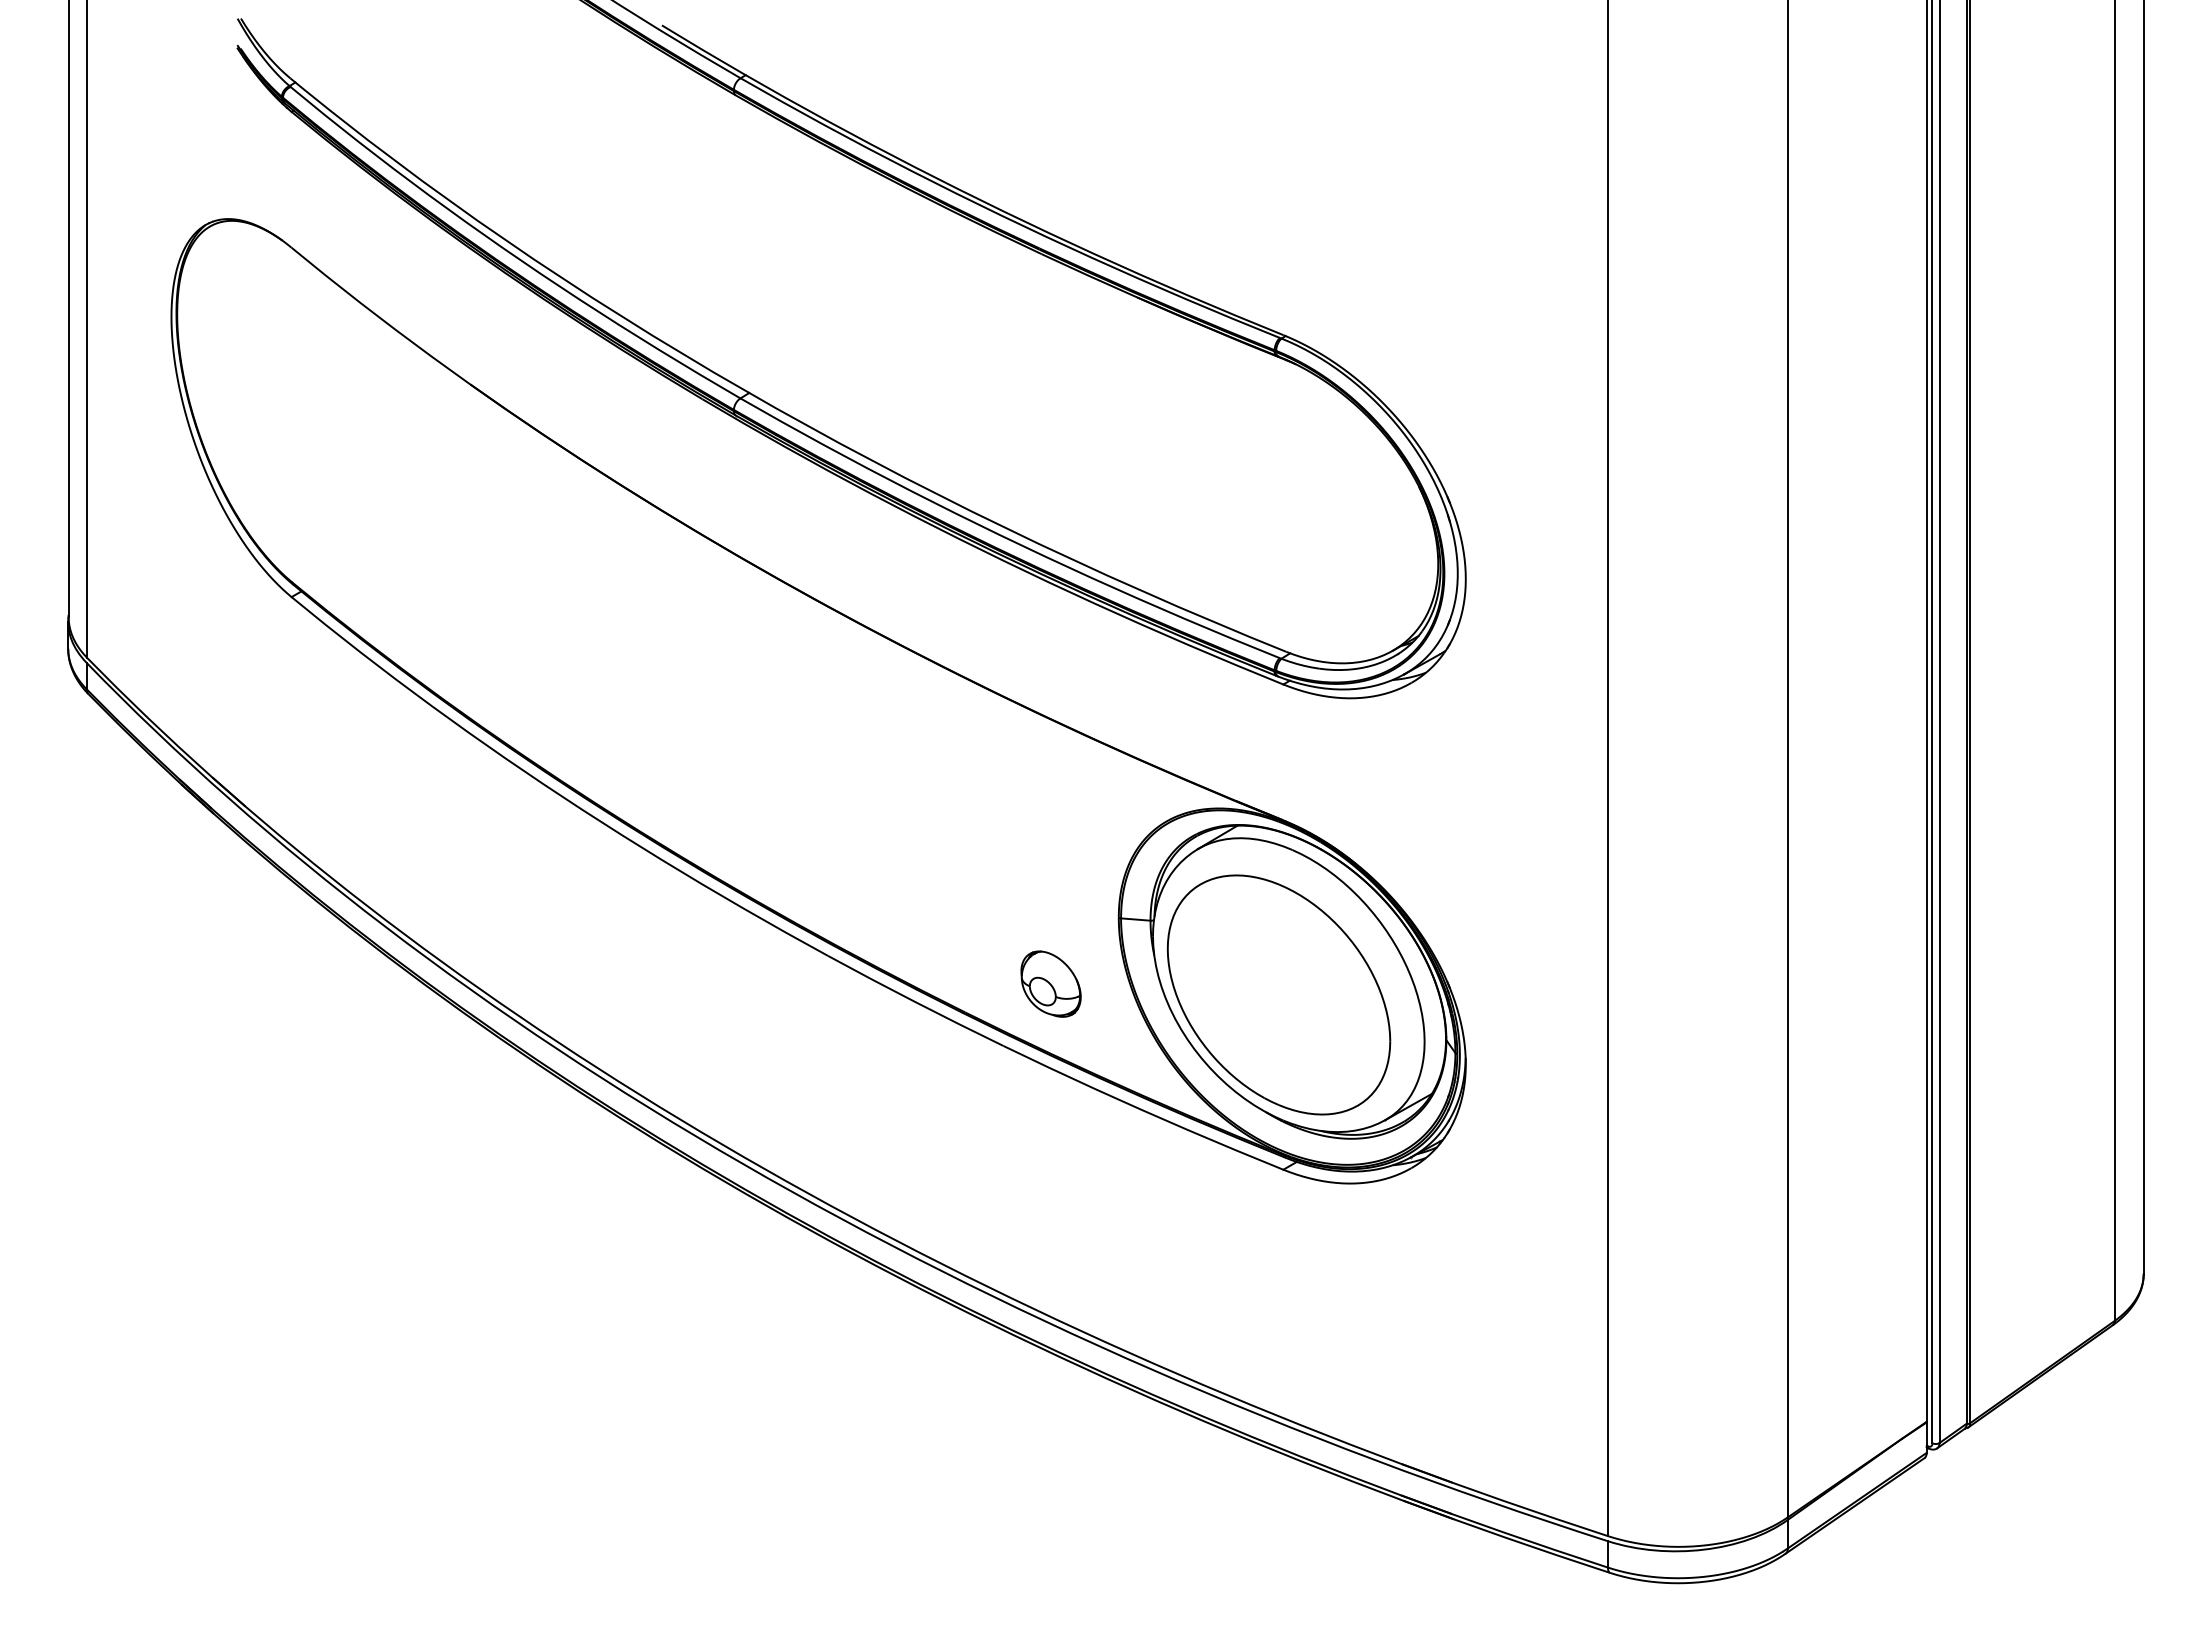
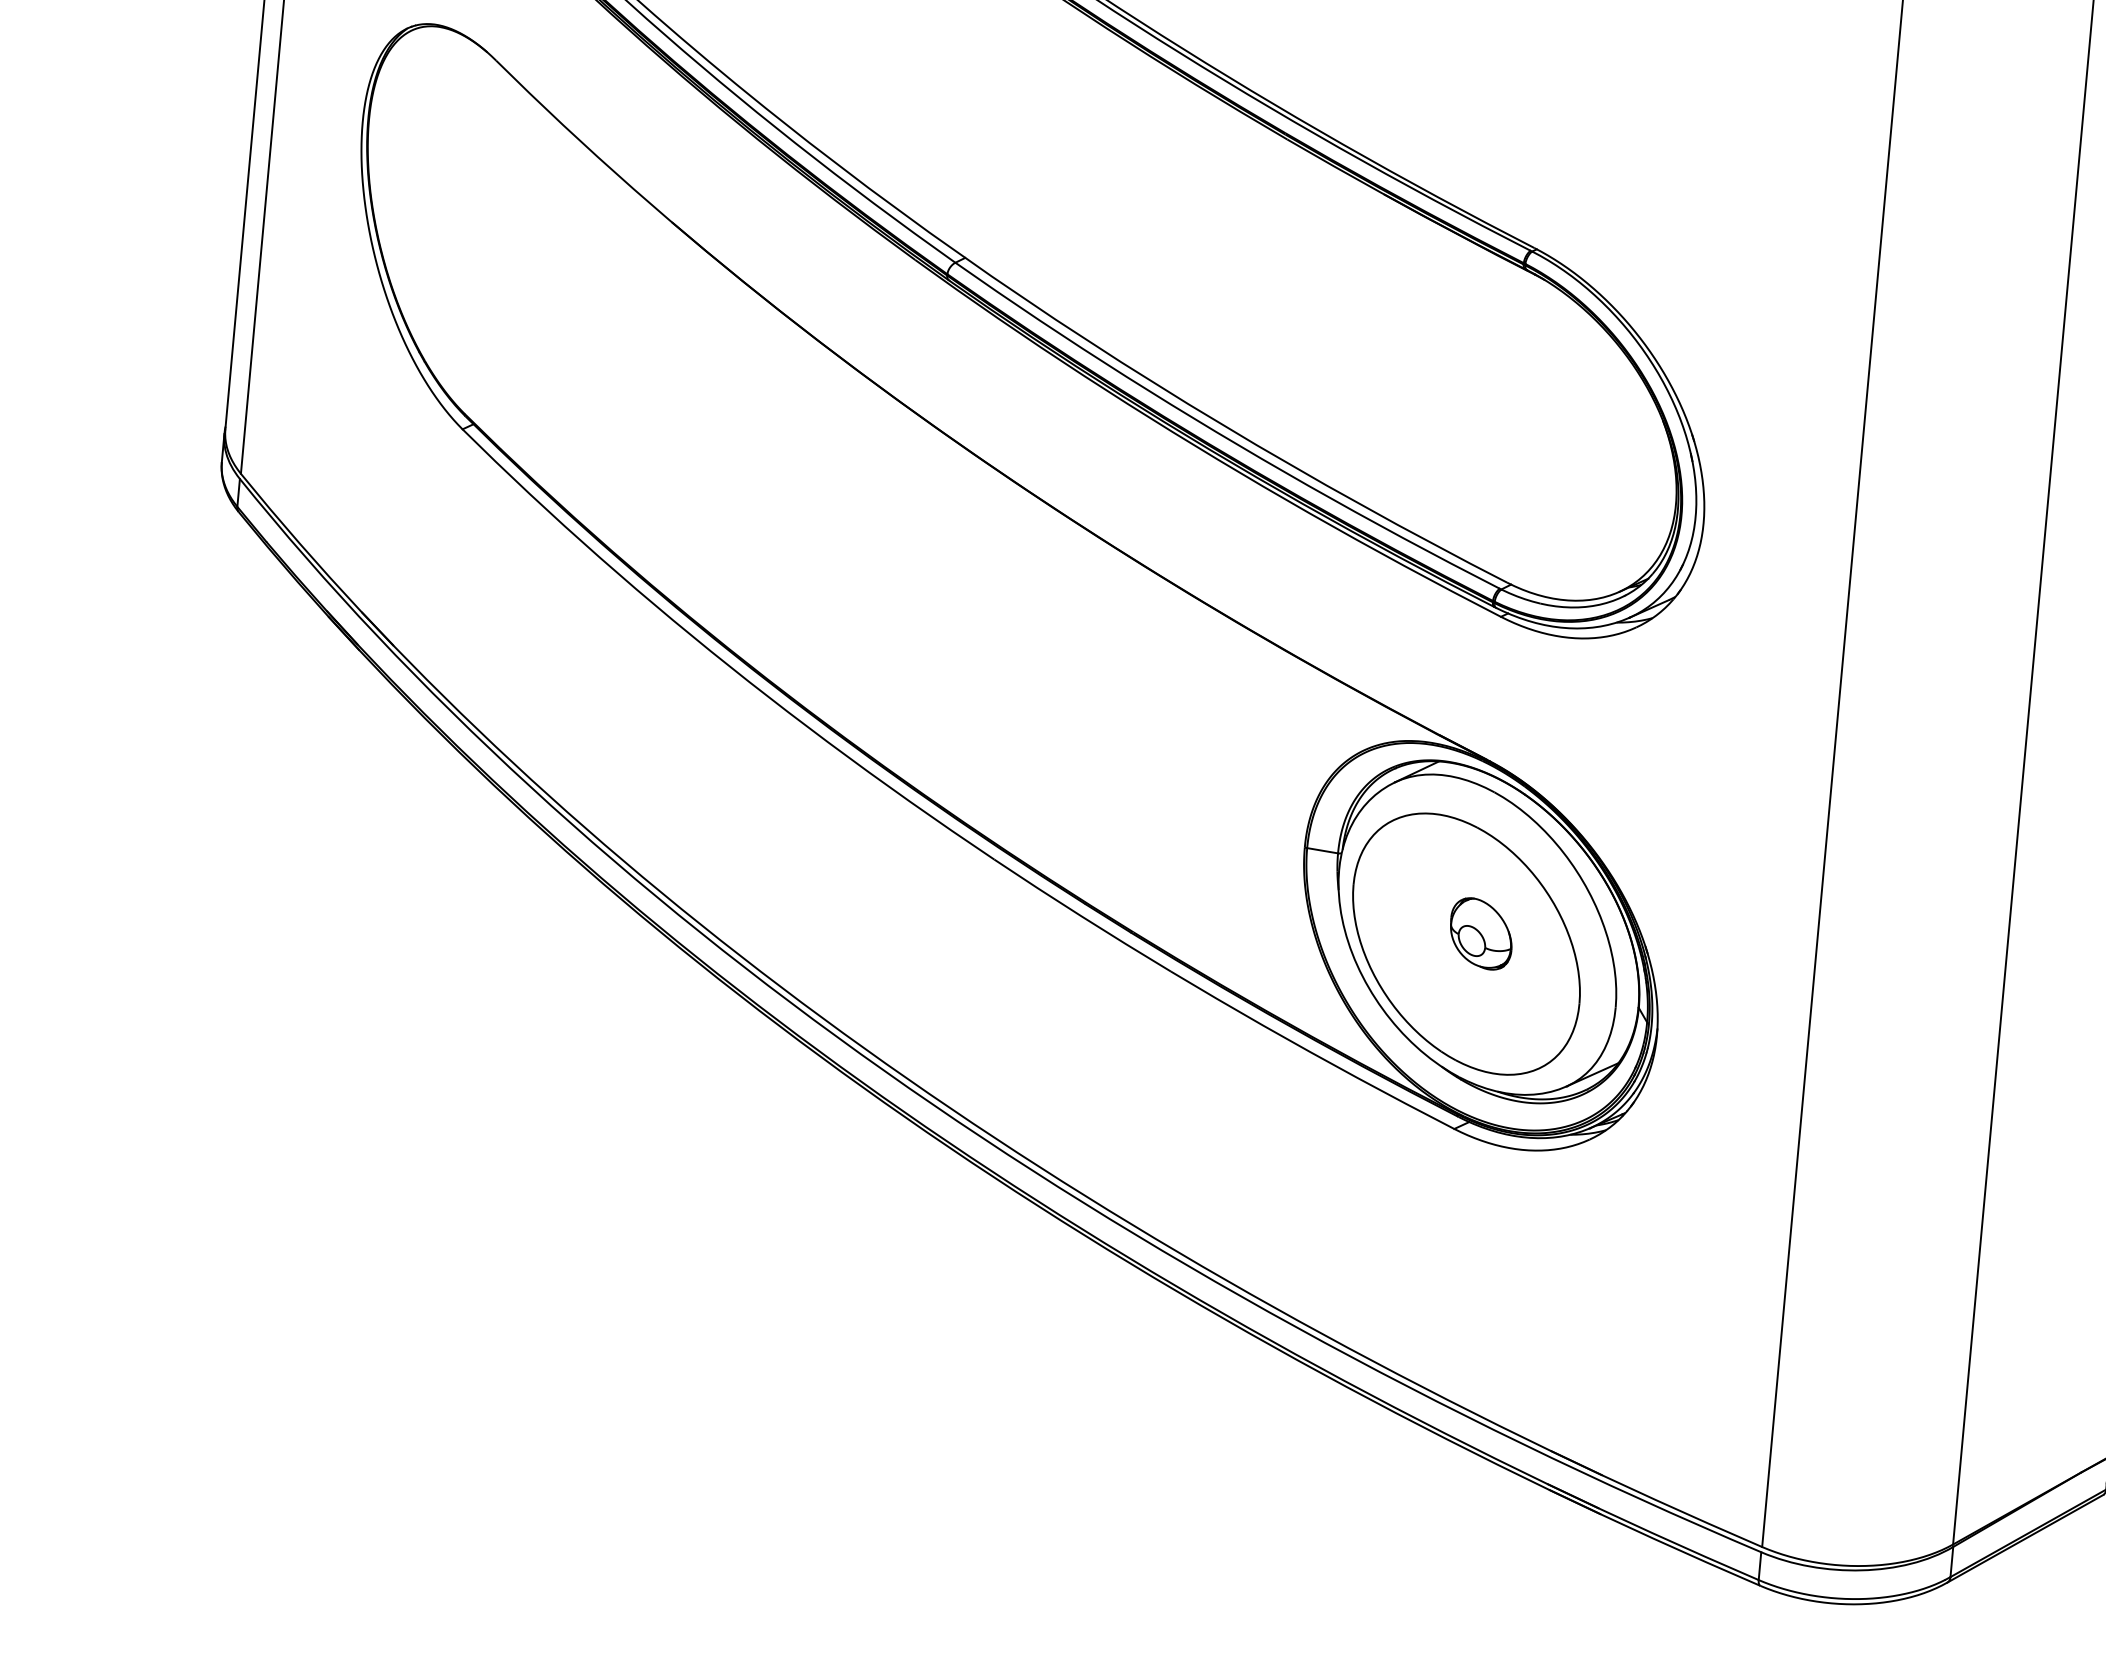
part: (1050, 983) -> (1480, 933), moved

